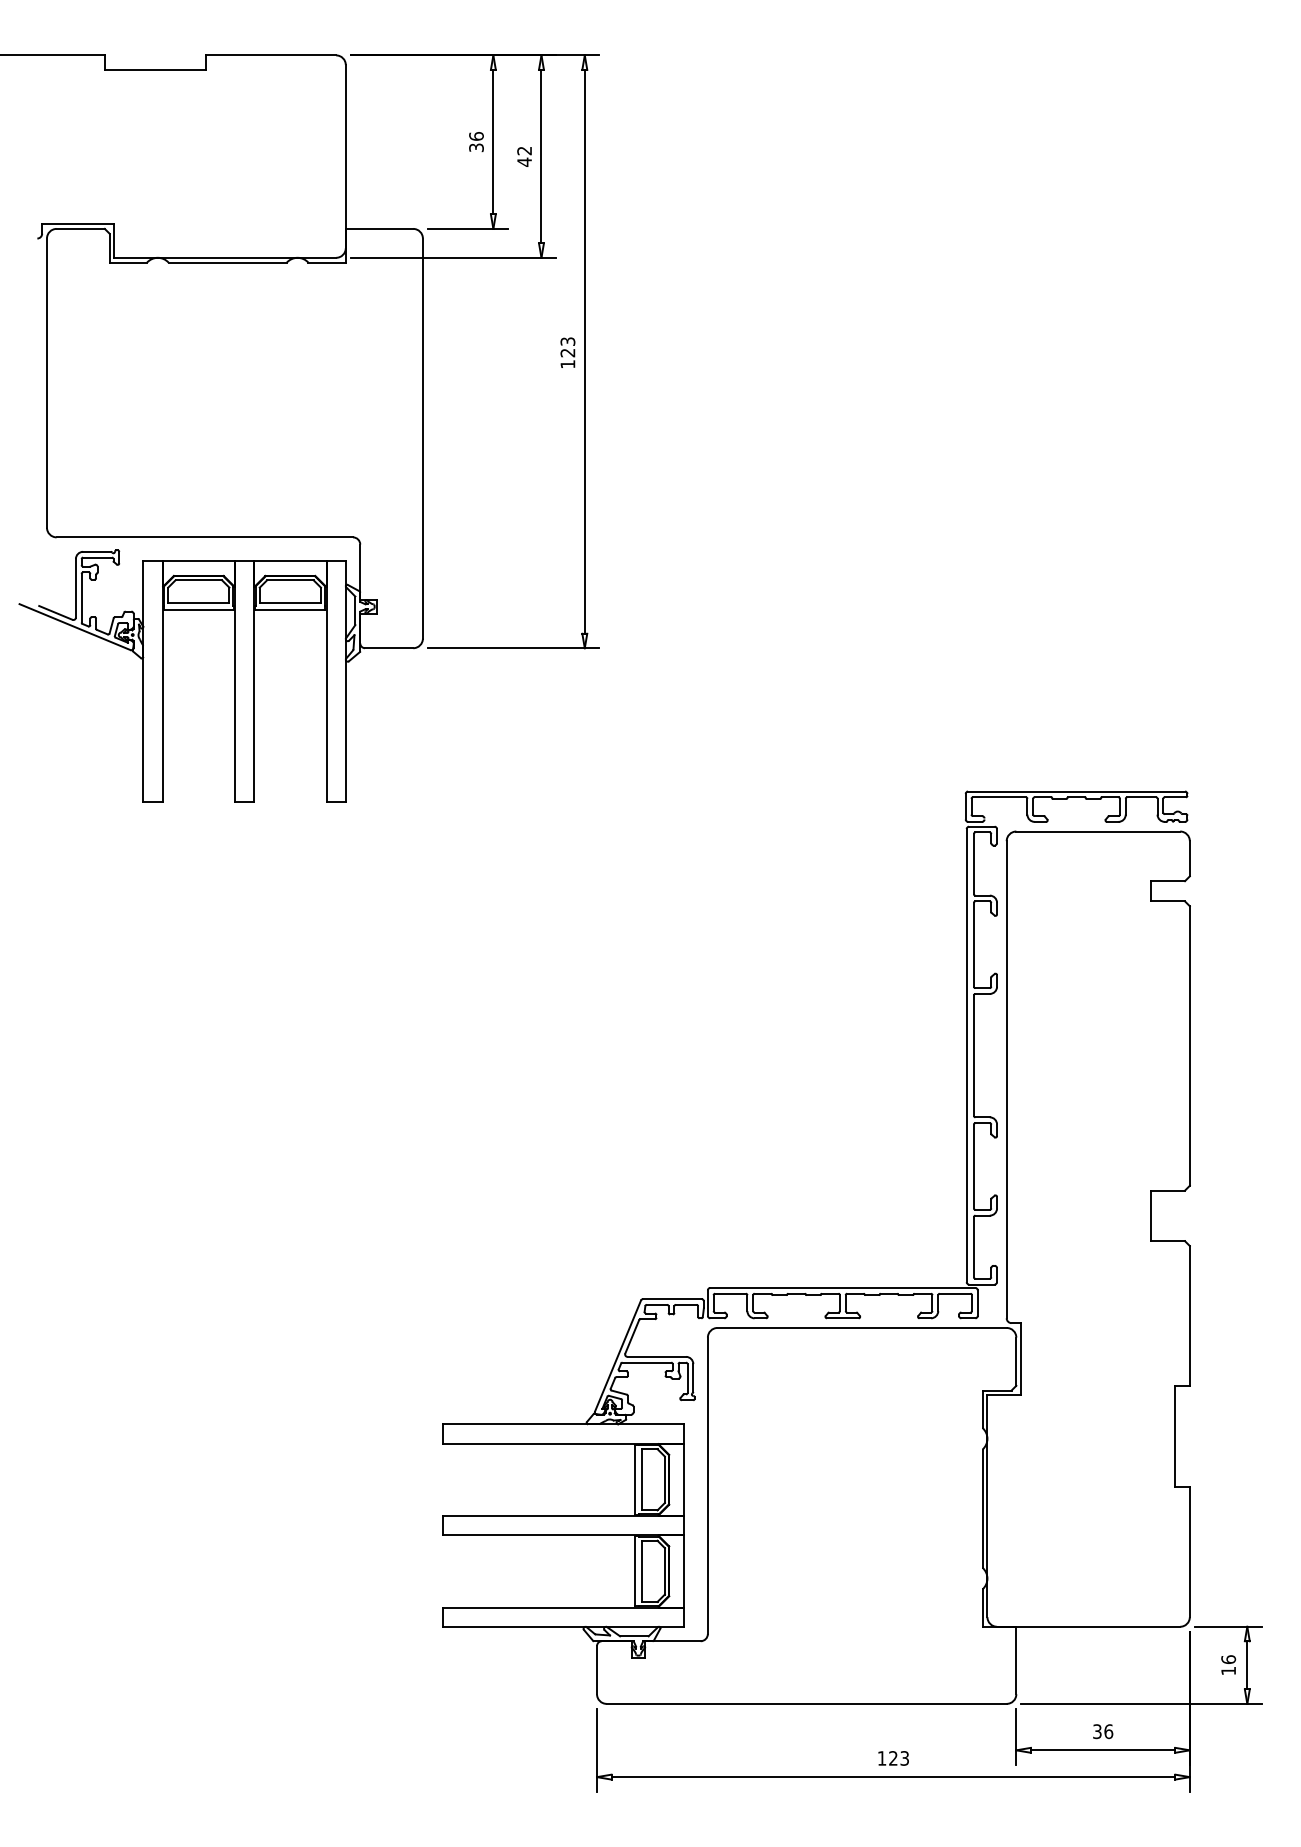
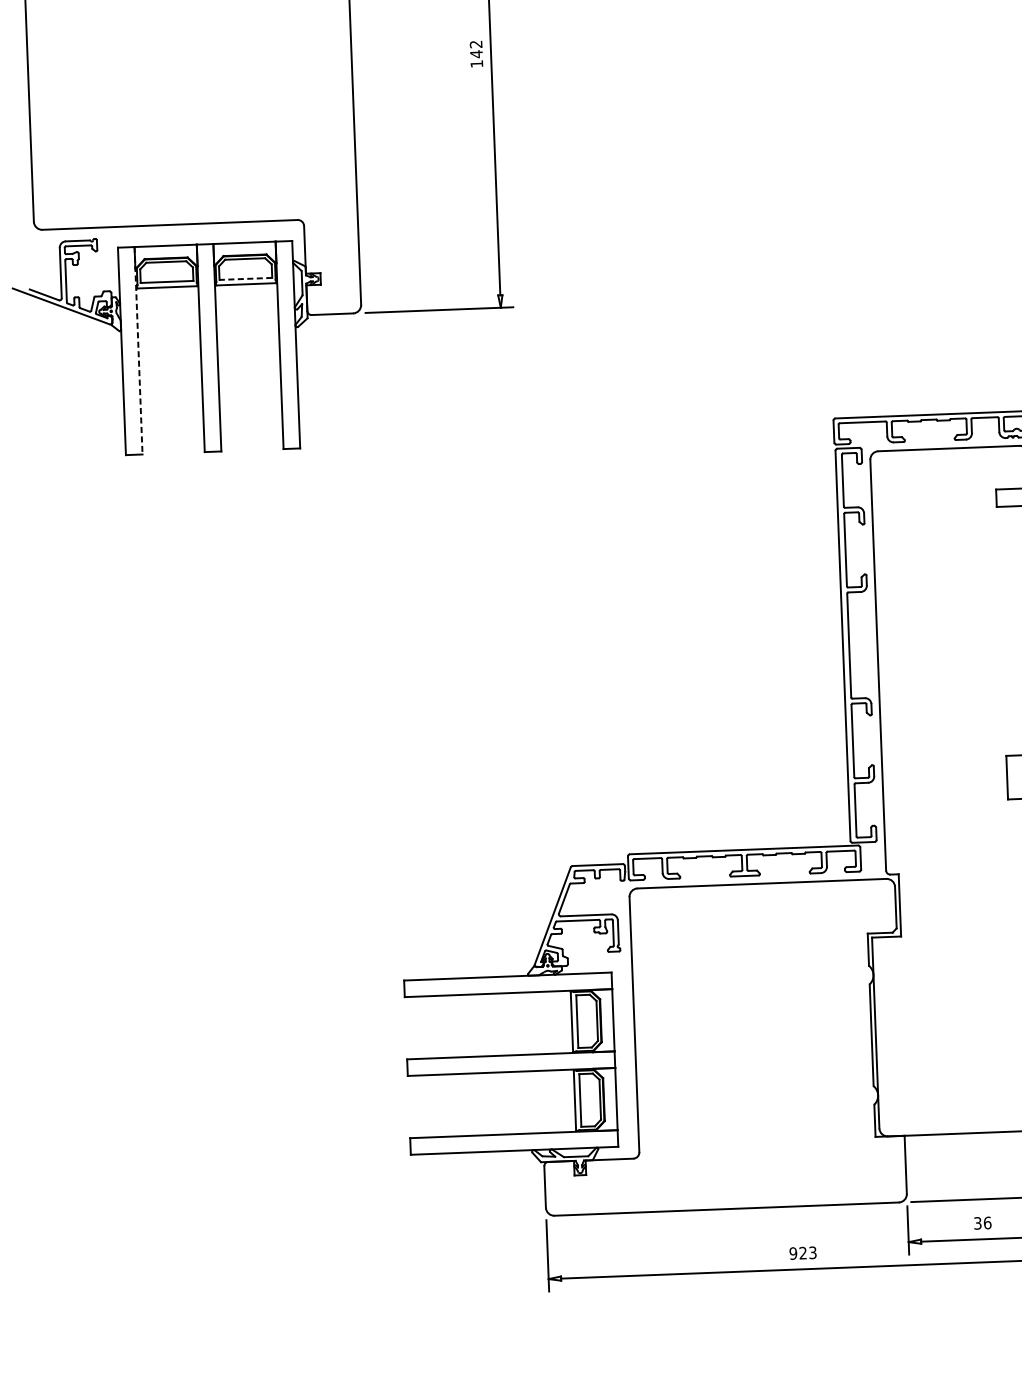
text: (567, 347) -> (475, 49), 123 -> 142
line: (290, 603) -> (246, 279), solid -> dashed
line: (162, 682) -> (138, 351), solid -> dashed
text: (881, 1758) -> (792, 1253), 123 -> 923

